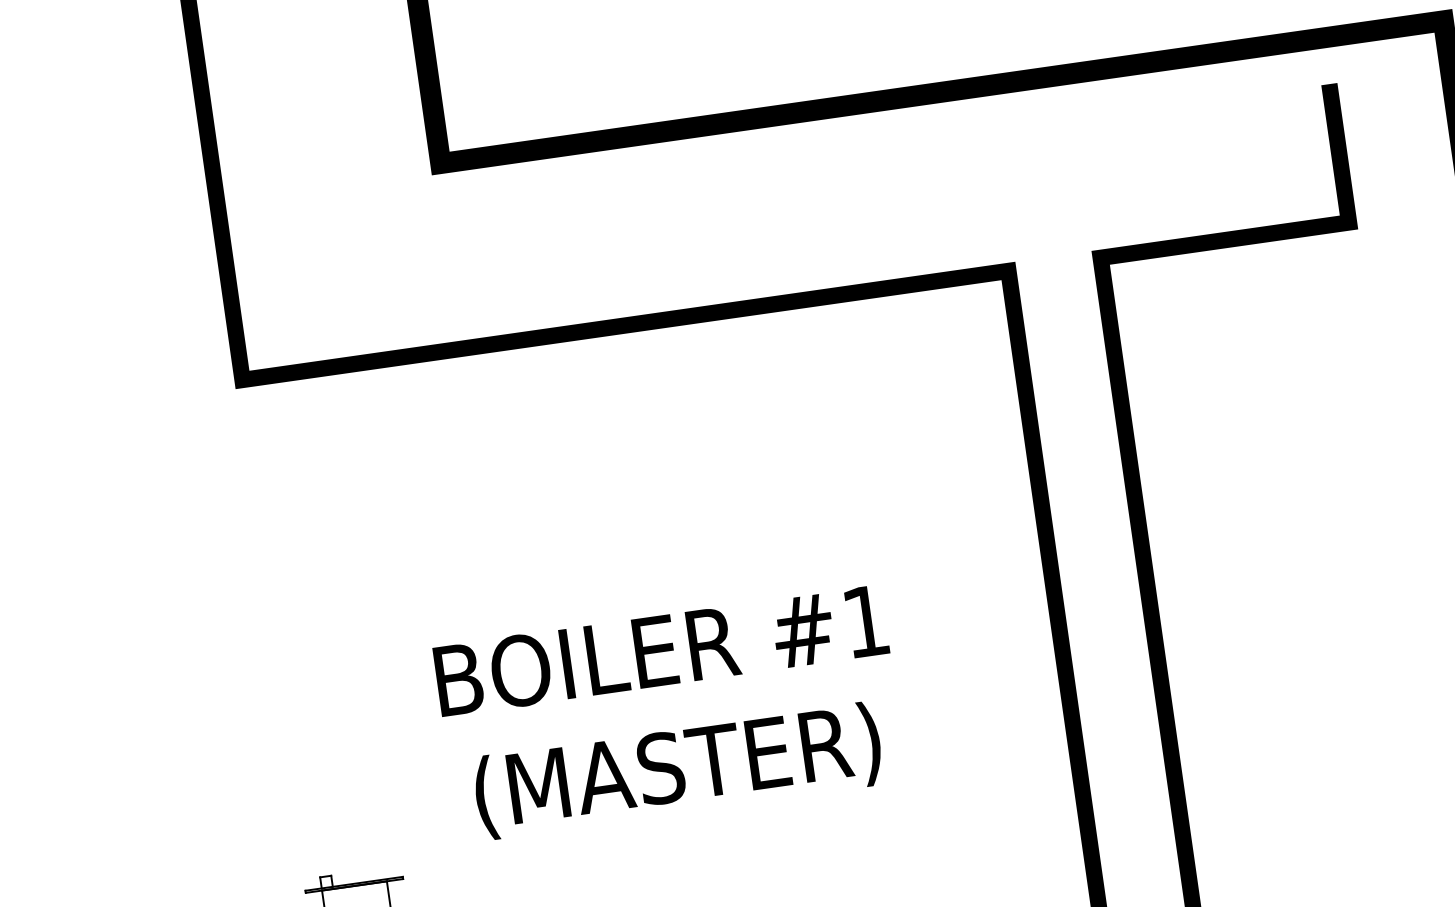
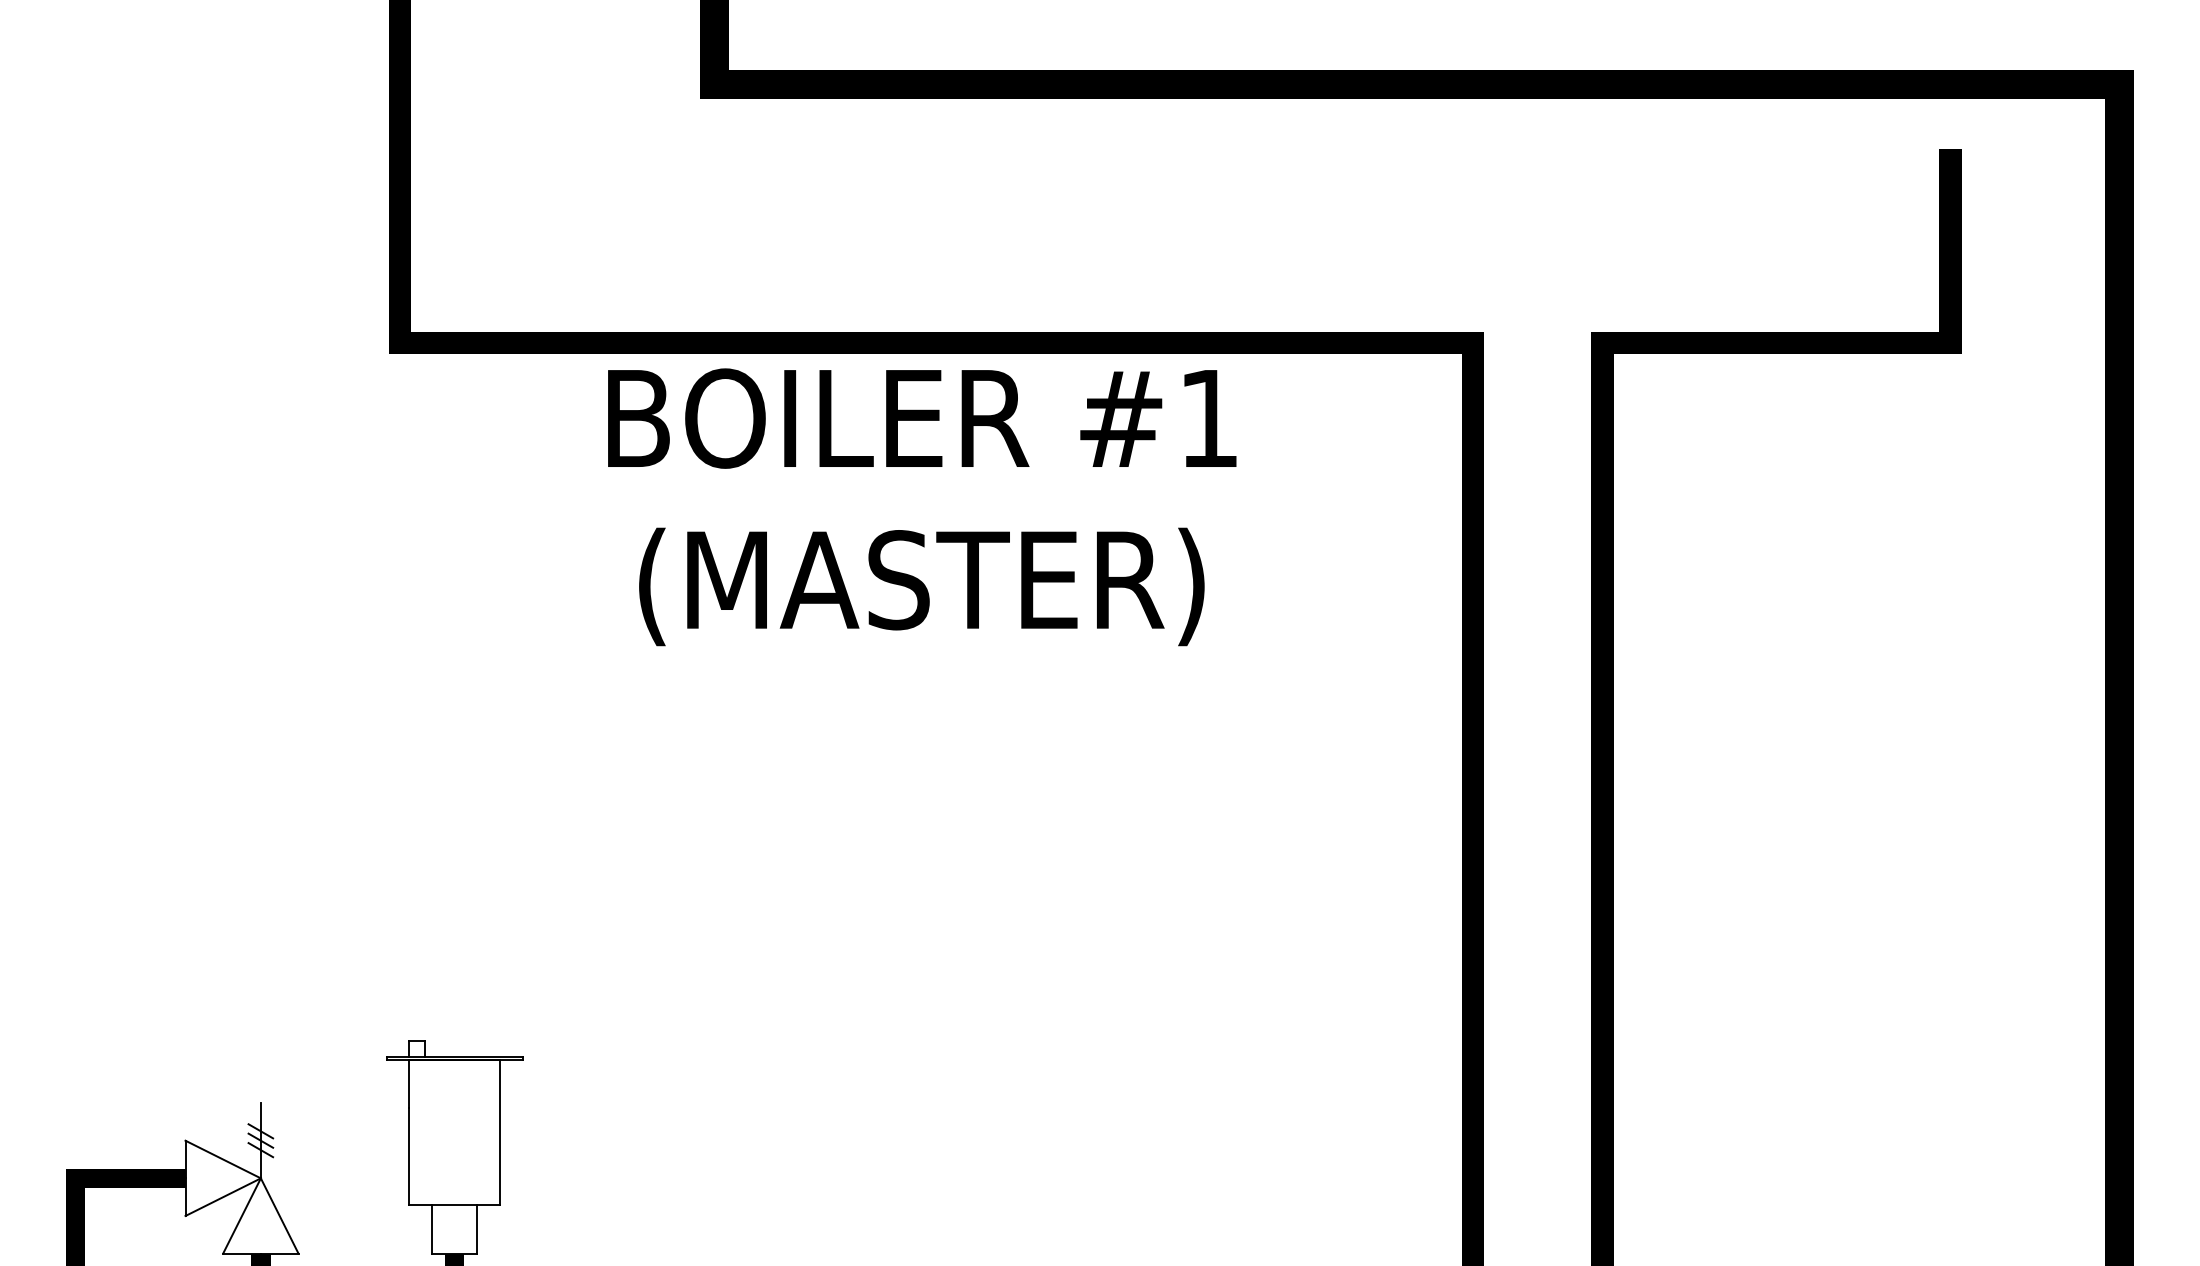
text: (670, 714) -> (922, 507), moved

